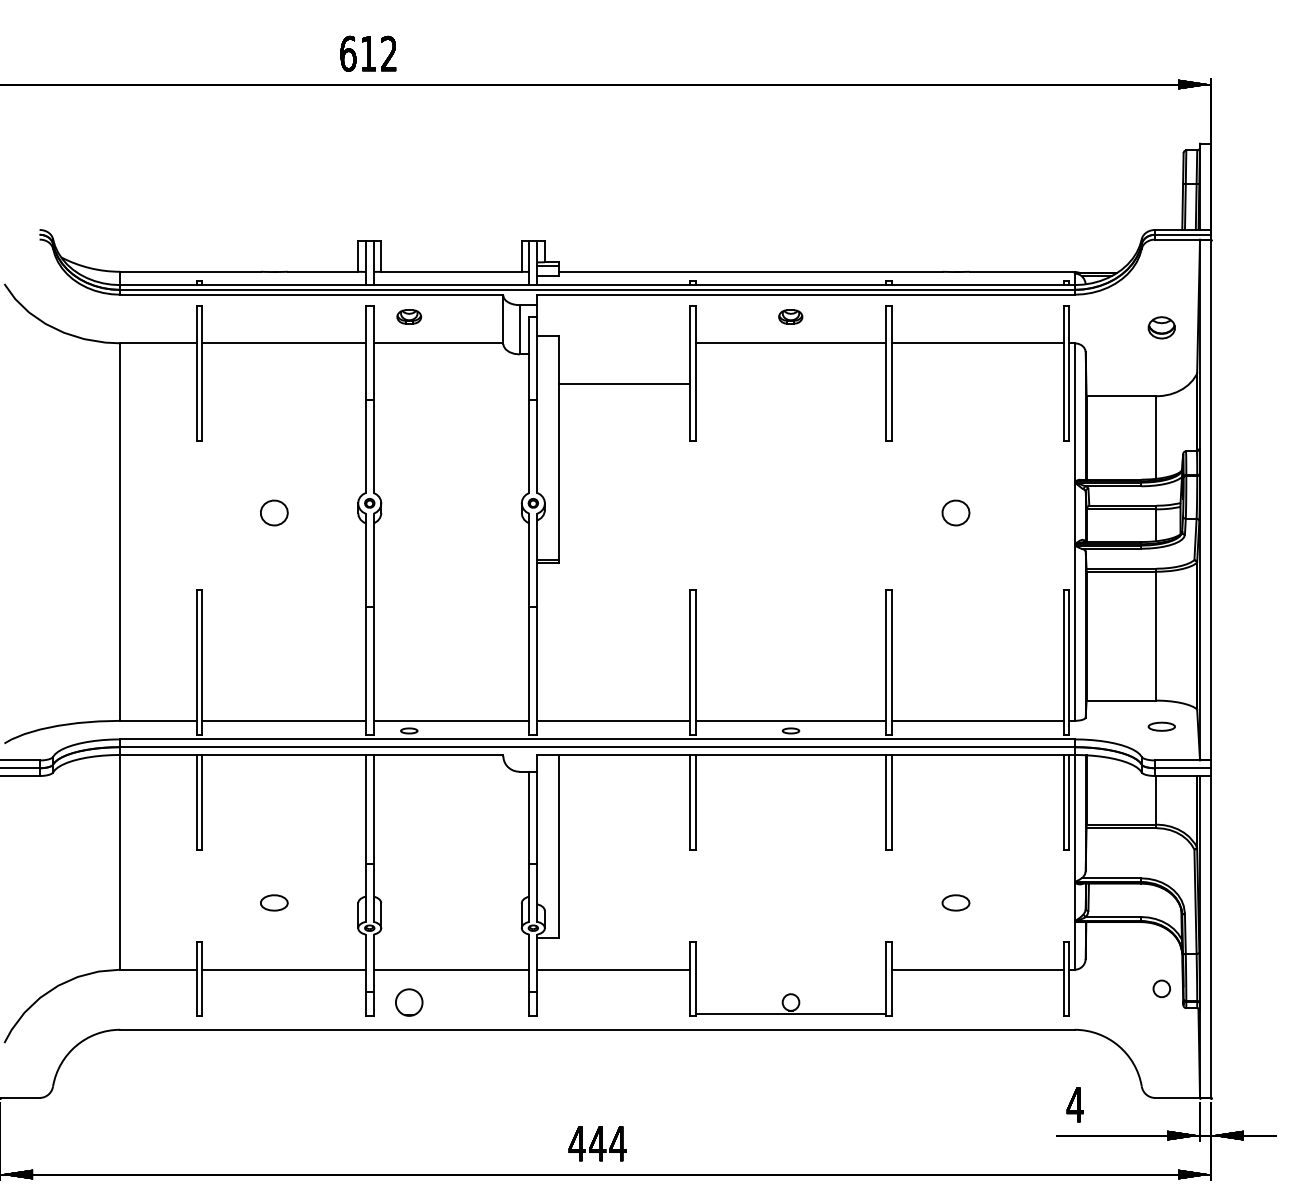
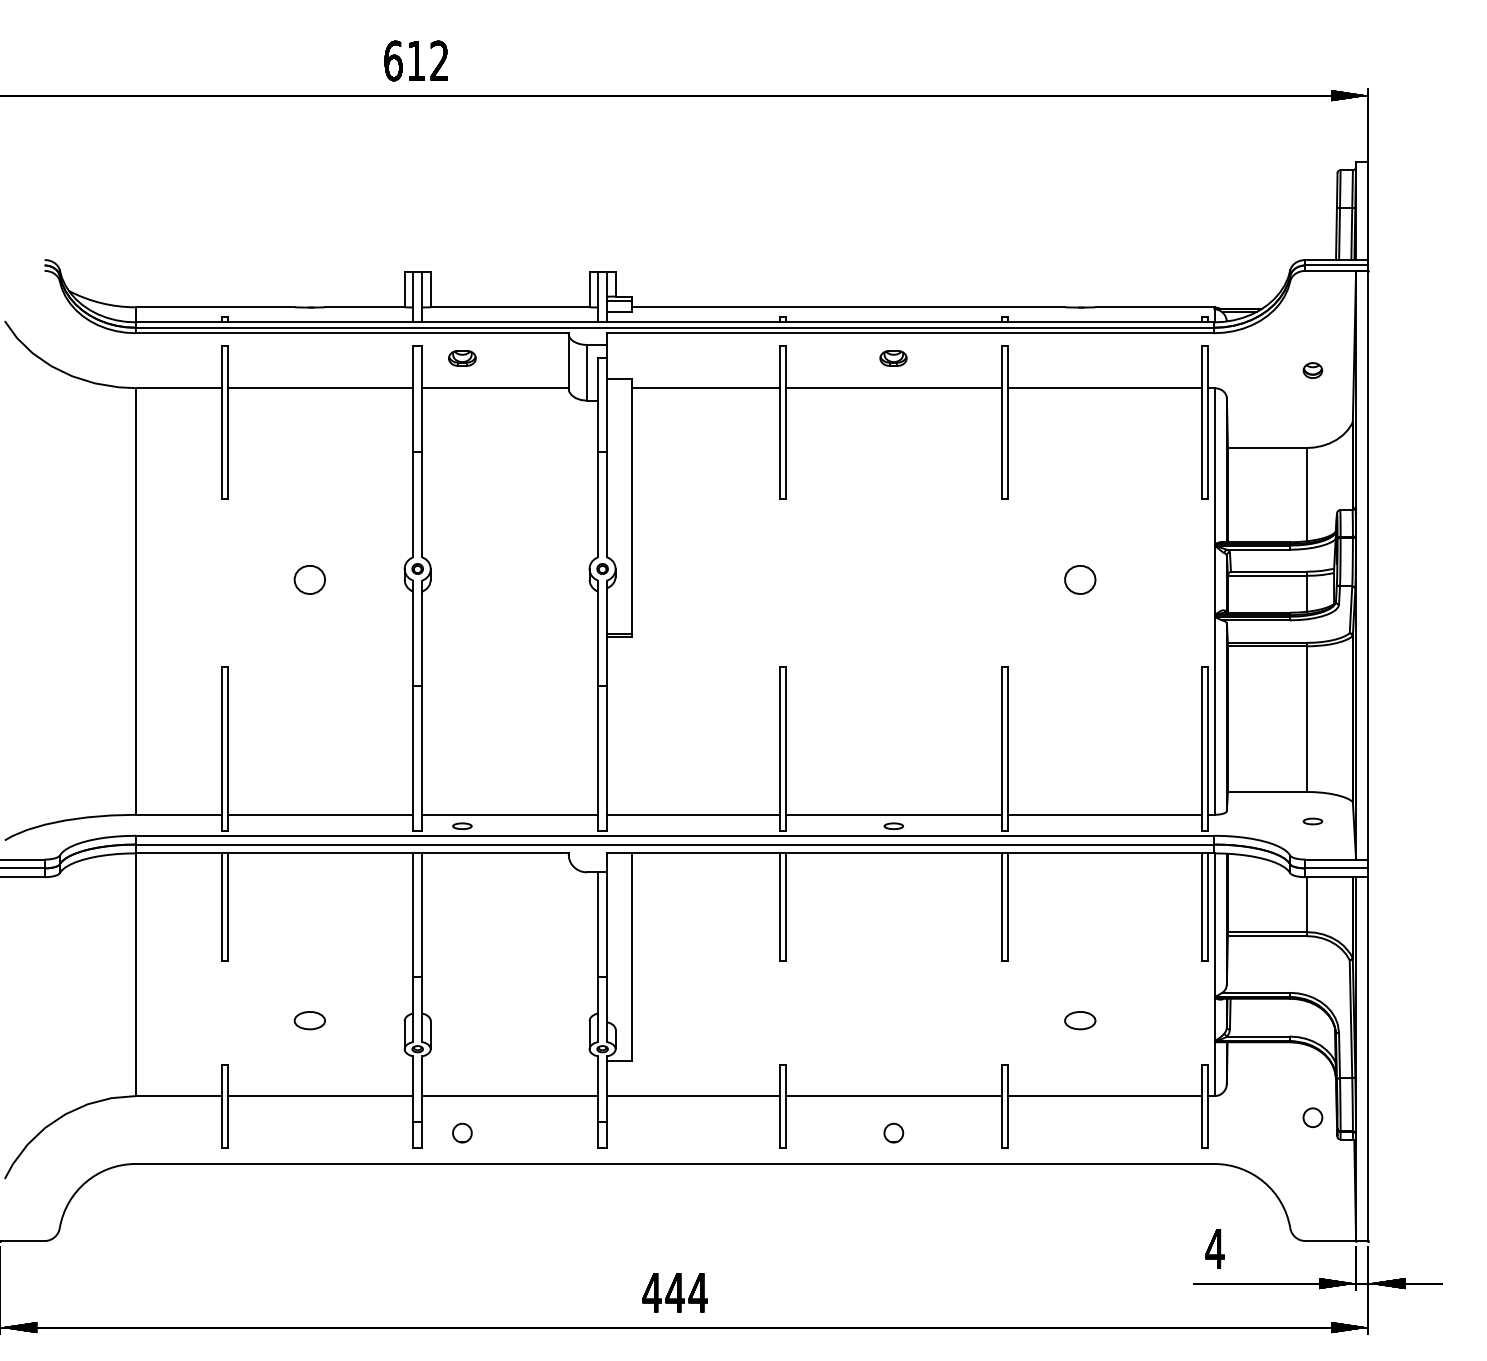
part: (1161, 327) -> (1312, 370), size x0.62
line: (624, 384) -> (705, 388), moved
part: (1161, 726) -> (1312, 821), size x0.62
part: (409, 1001) -> (462, 1132), size x0.62
line: (790, 1014) -> (893, 1096), moved

